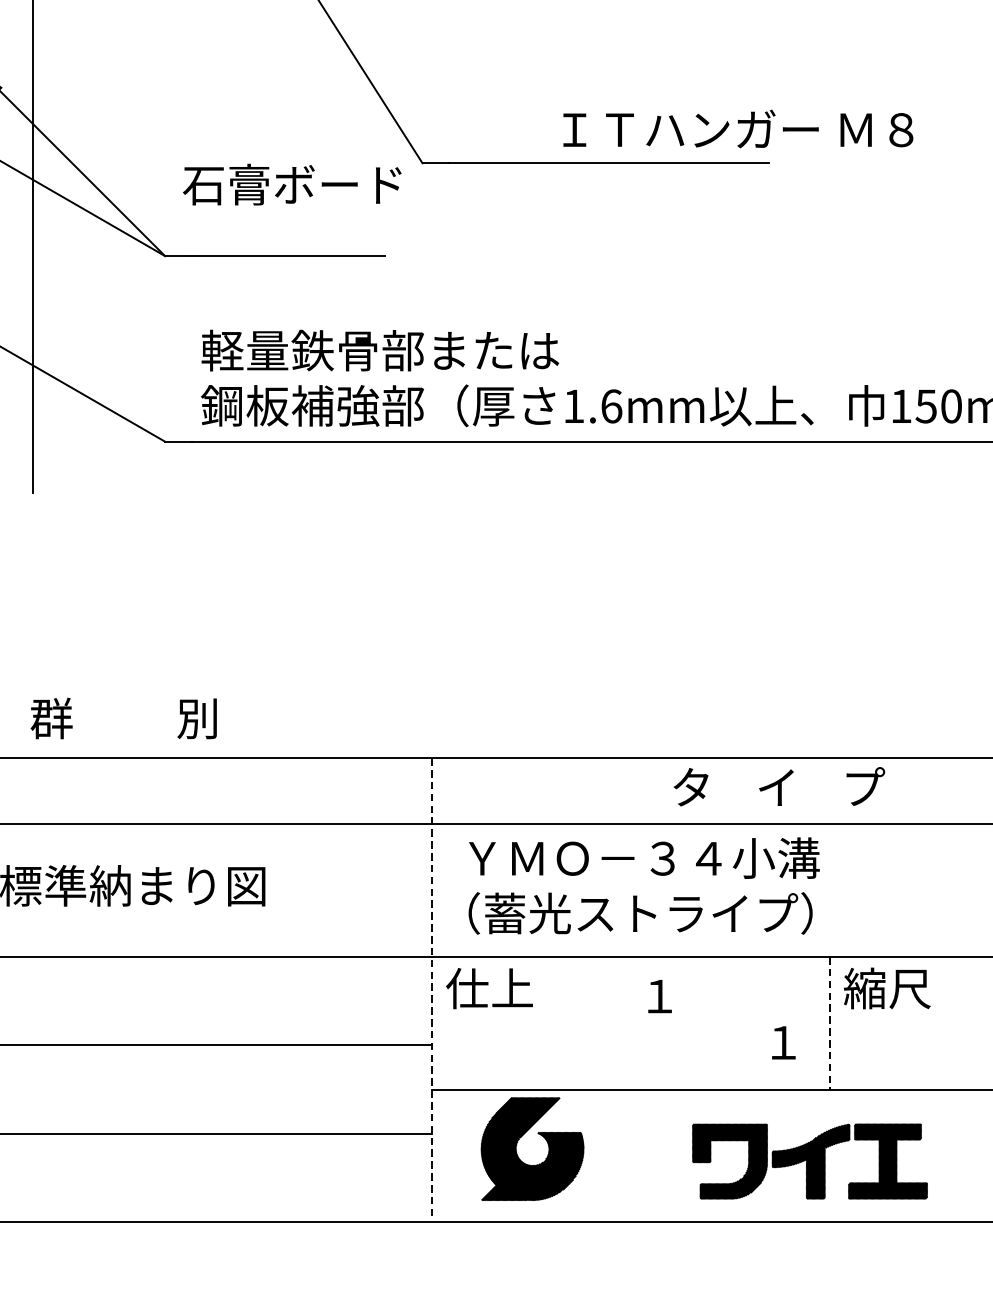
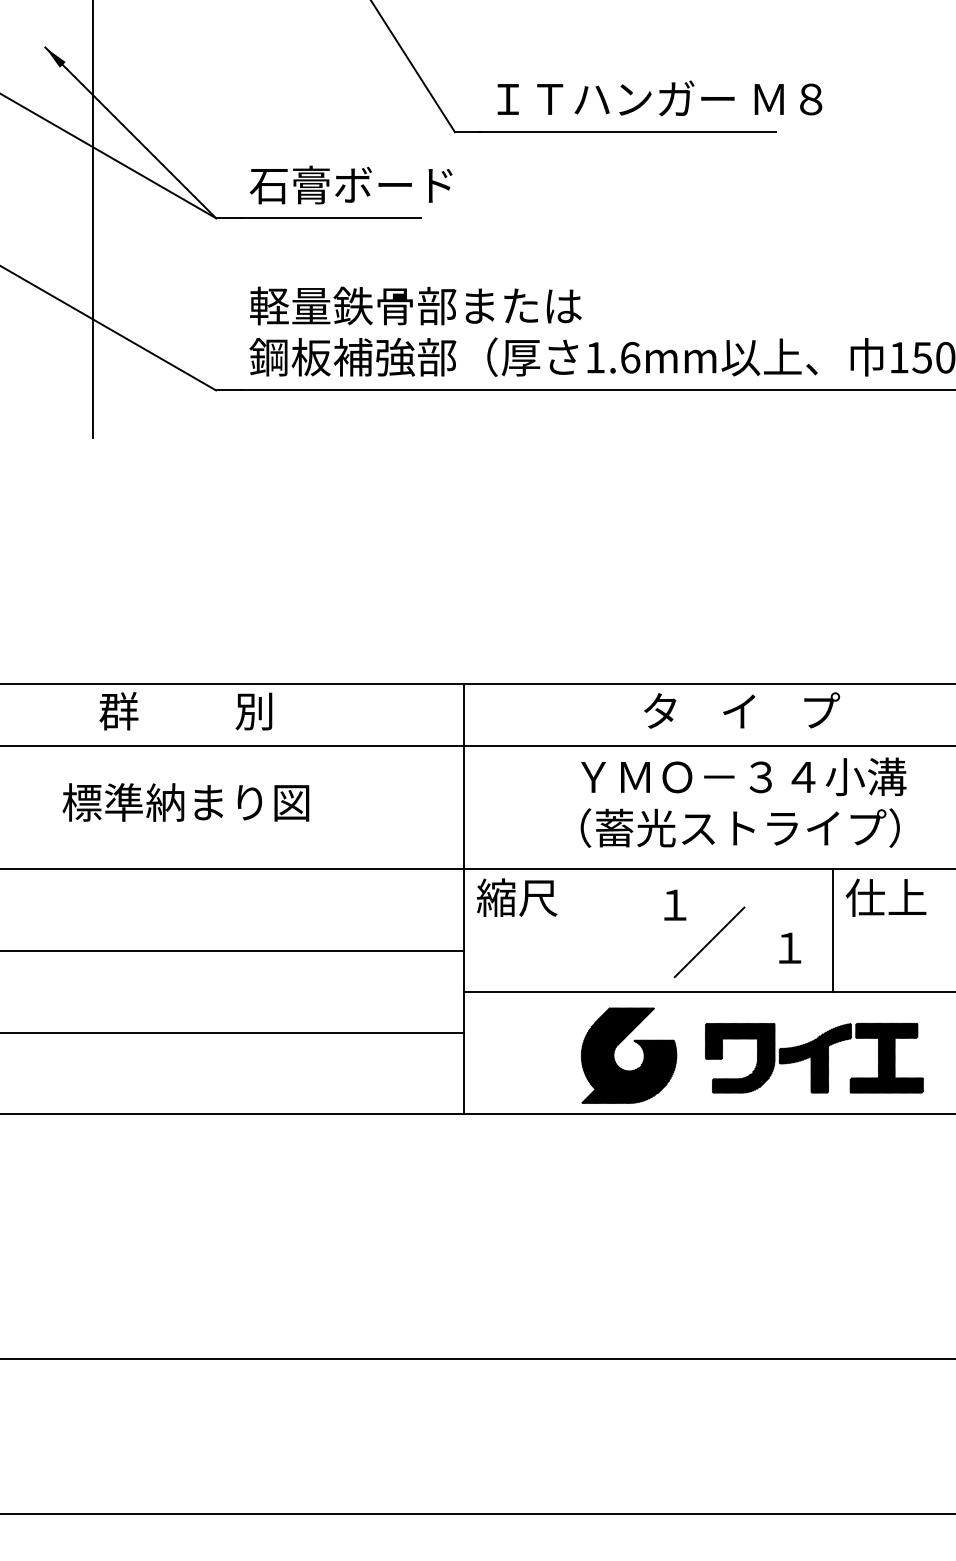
text: (737, 129) -> (659, 98), moved
text: (291, 184) -> (350, 184), moved
text: (123, 718) -> (185, 711), moved
text: (779, 786) -> (742, 710), moved
text: (644, 885) -> (743, 802), moved
text: (488, 988) -> (516, 897), 仕上 -> 縮尺
text: (886, 988) -> (885, 897), 縮尺 -> 仕上
line: (431, 990) -> (463, 899), dashed -> solid
line: (829, 1023) -> (832, 930), dashed -> solid
line: (696, 1036) -> (709, 942), added
part: (540, 1135) -> (636, 1043), moved

